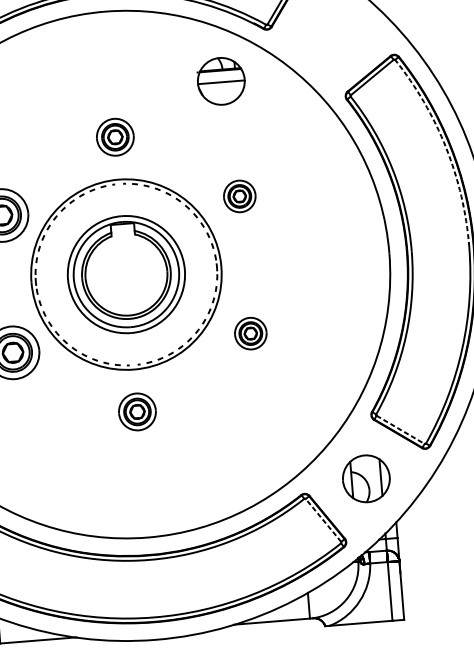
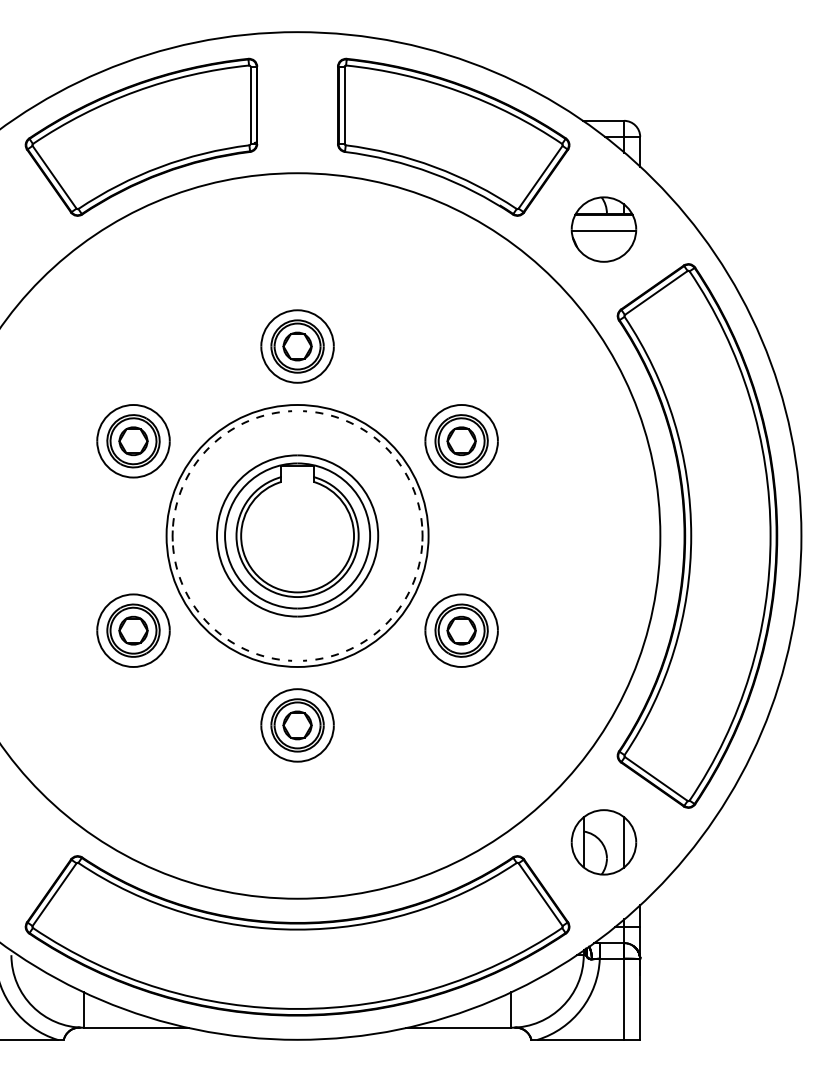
part: (220, 81) -> (603, 229), moved
part: (115, 137) -> (297, 346), size x1.43
arc: (445, 147) -> (749, 397), dashed -> solid
part: (239, 196) -> (461, 441), size x1.67
part: (250, 333) -> (461, 630), size x1.67
part: (137, 411) -> (297, 725), size x1.43
line: (400, 430) -> (656, 779), dashed -> solid
line: (323, 520) -> (540, 894), dashed -> solid

